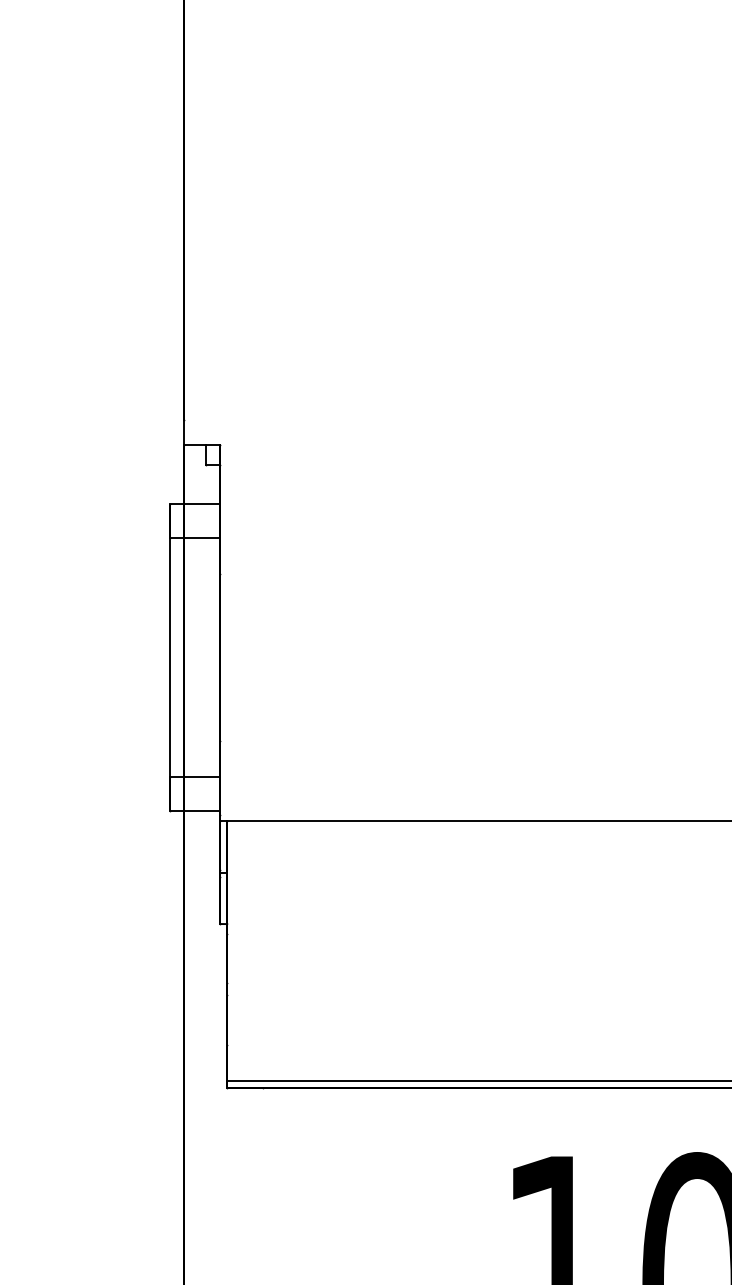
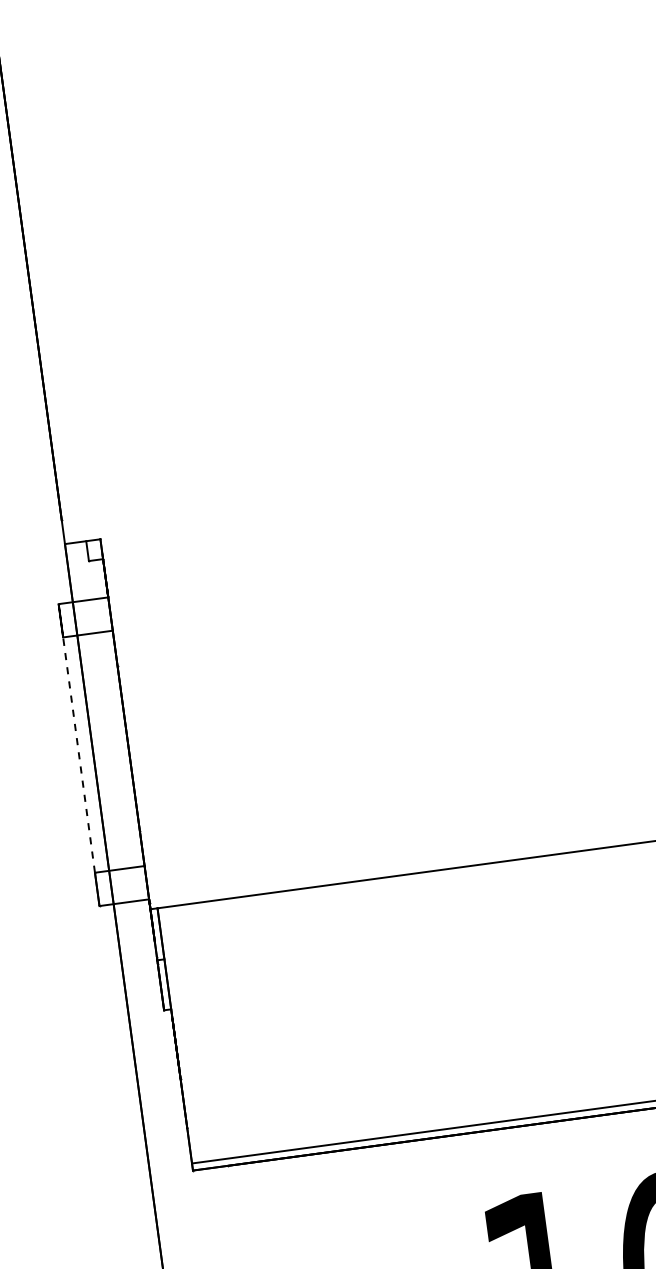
line: (169, 657) -> (79, 755), solid -> dashed

